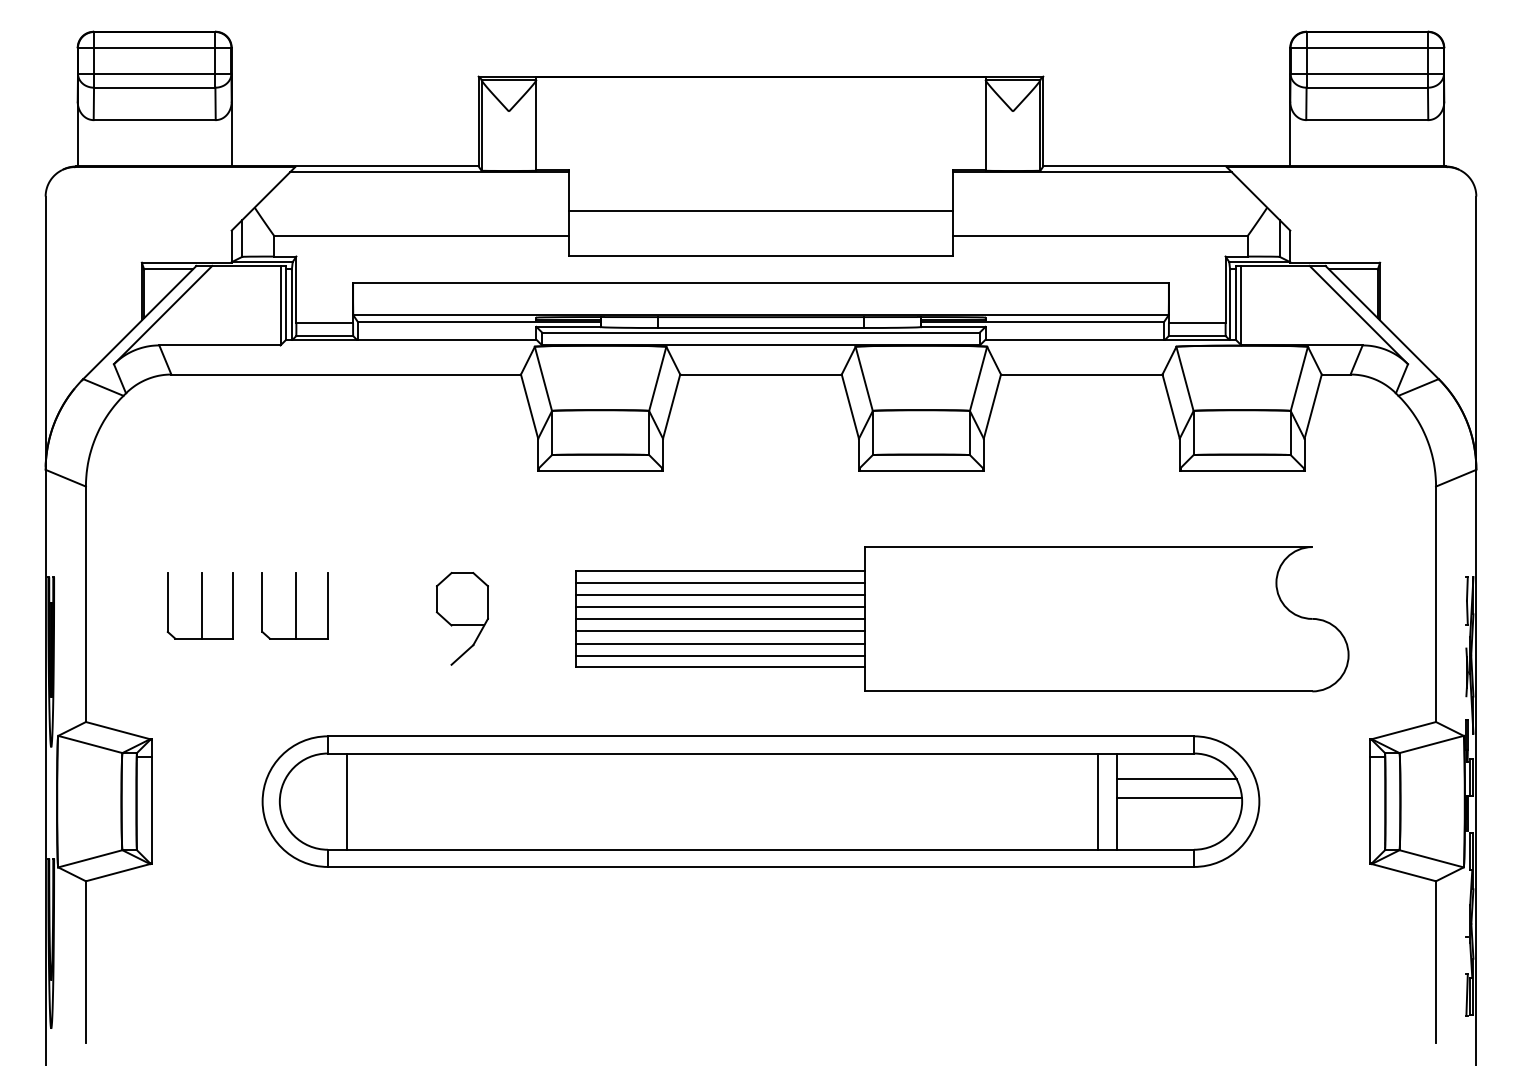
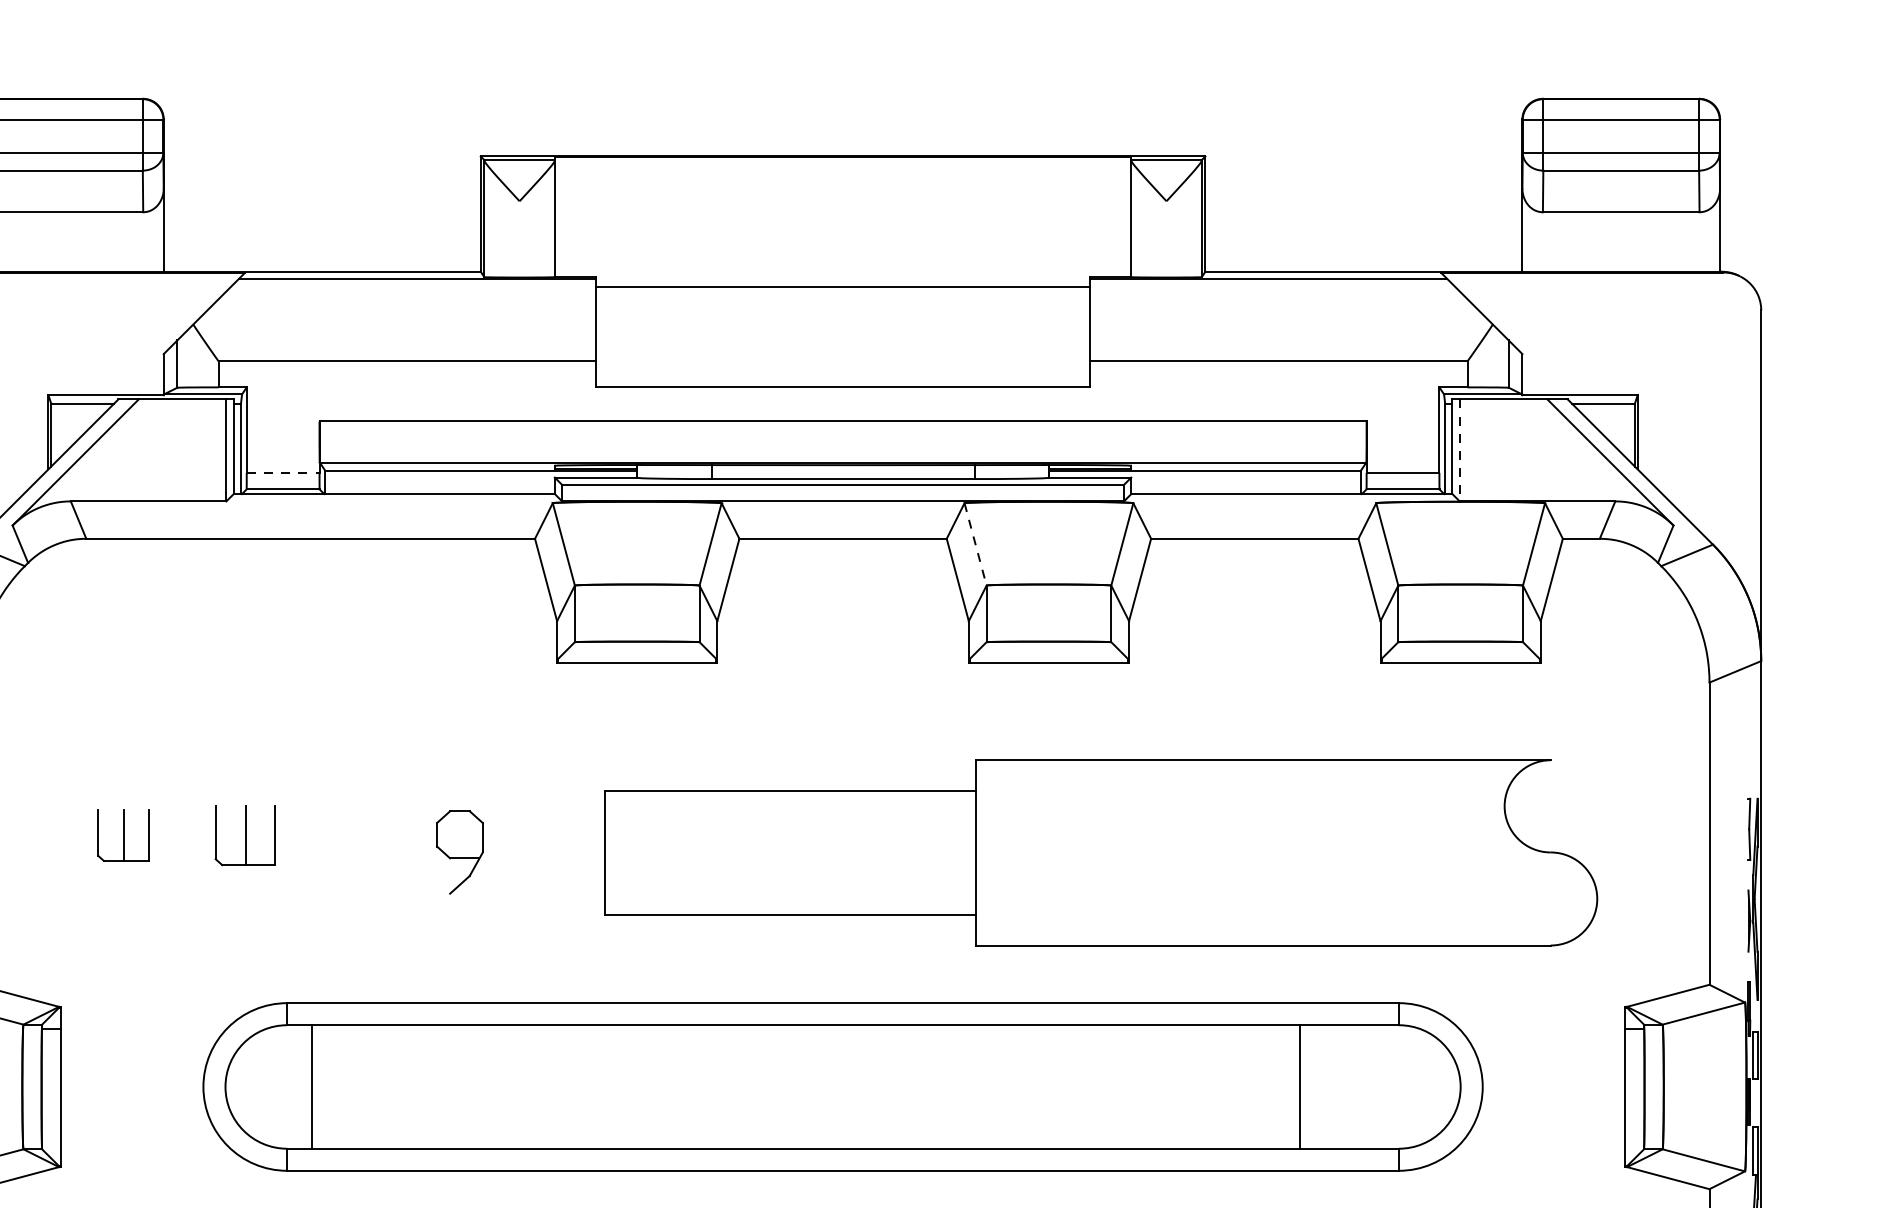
line: (760, 211) -> (842, 287), moved
line: (1241, 305) -> (1459, 450), solid -> dashed
line: (325, 323) -> (284, 473), solid -> dashed
line: (864, 379) -> (975, 545), solid -> dashed
line: (719, 583) -> (789, 806), removed
line: (719, 594) -> (789, 821), removed
part: (199, 605) -> (122, 835), size x0.6
part: (294, 605) -> (244, 835), size x0.7
line: (719, 607) -> (789, 837), removed
part: (462, 618) -> (459, 851), size x0.7
line: (719, 619) -> (789, 853), removed
line: (719, 631) -> (789, 868), removed
line: (719, 643) -> (789, 883), removed
line: (719, 655) -> (789, 899), removed
line: (1176, 779) -> (1376, 1058), removed
line: (1179, 798) -> (1380, 1082), removed
line: (1097, 801) -> (1274, 1086), removed

